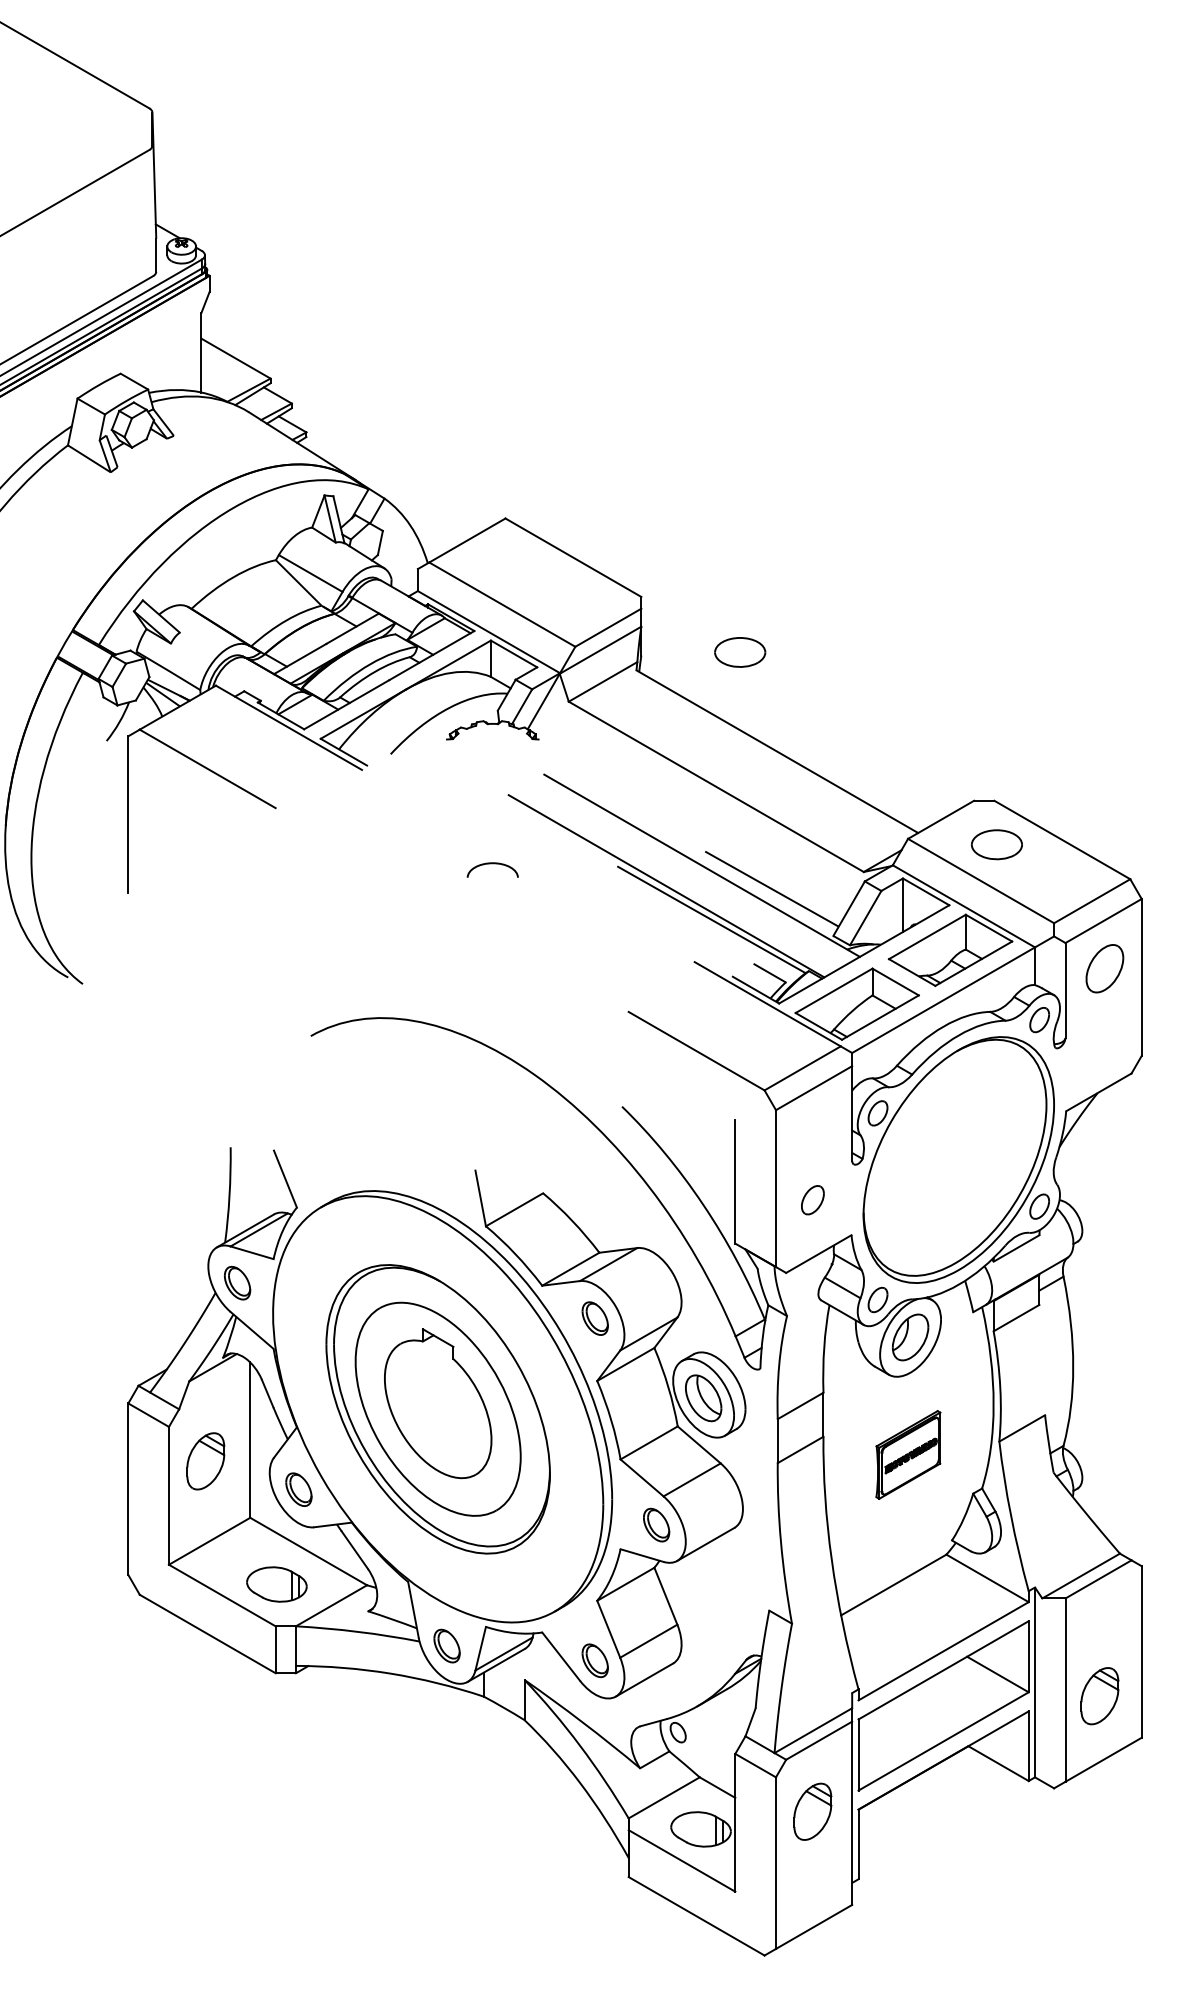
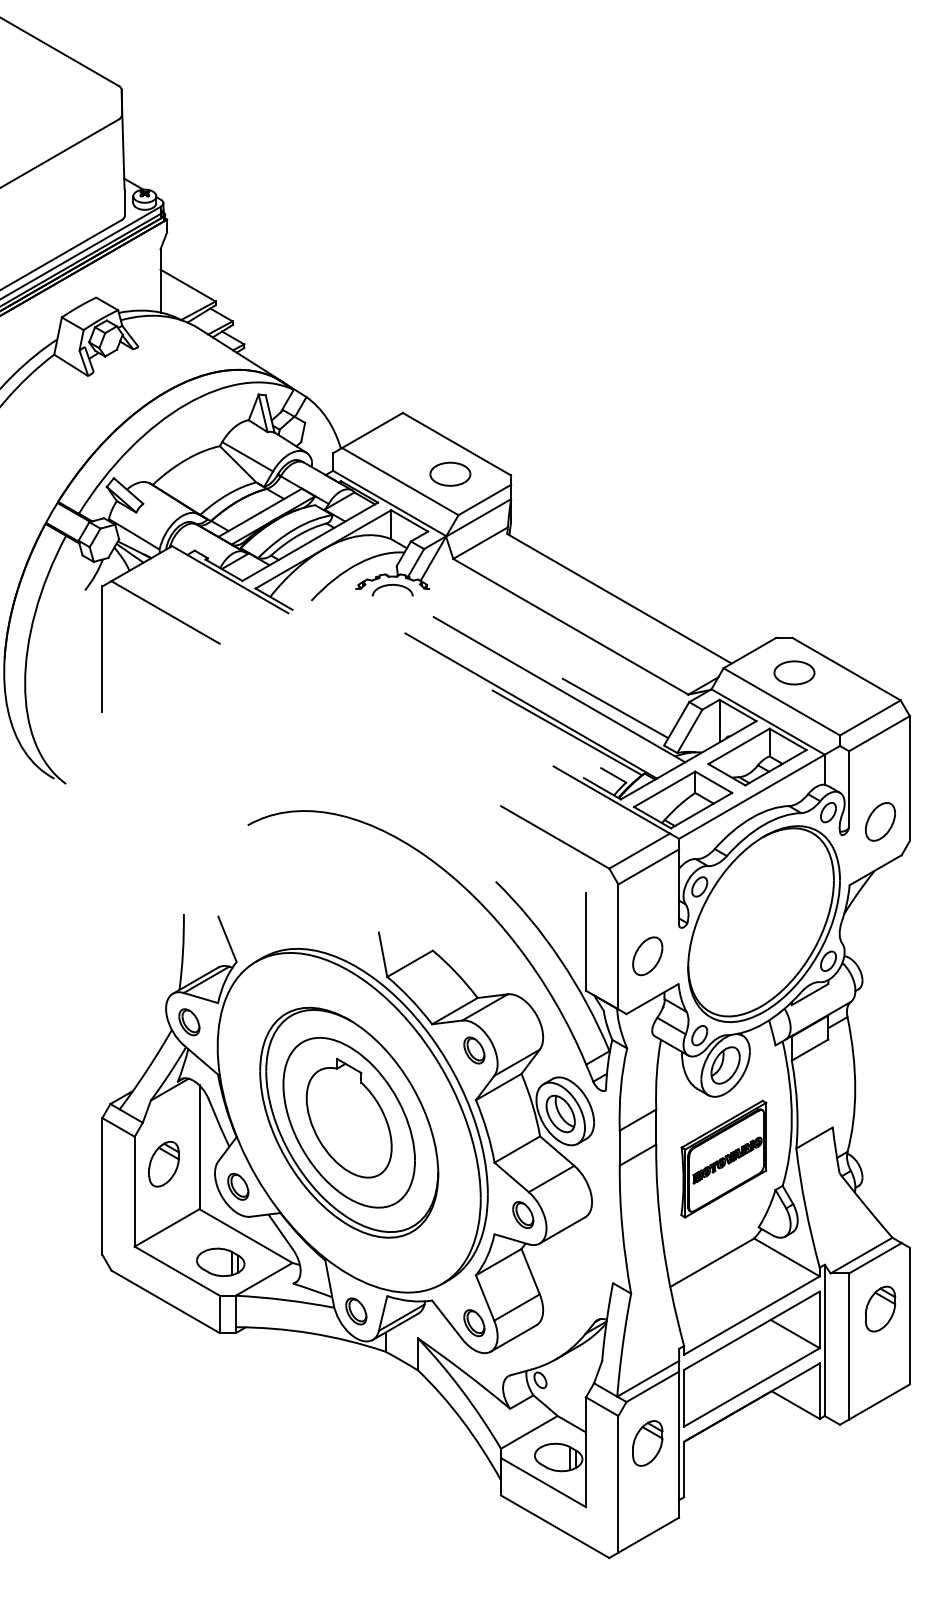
part: (740, 652) -> (450, 474), moved
curve: (492, 864) -> (392, 585), moved
part: (1104, 968) -> (880, 821), moved
part: (812, 1199) -> (647, 955), size x1.67
part: (908, 1454) -> (723, 1158), size x1.67
part: (1099, 1696) -> (880, 1309), moved

